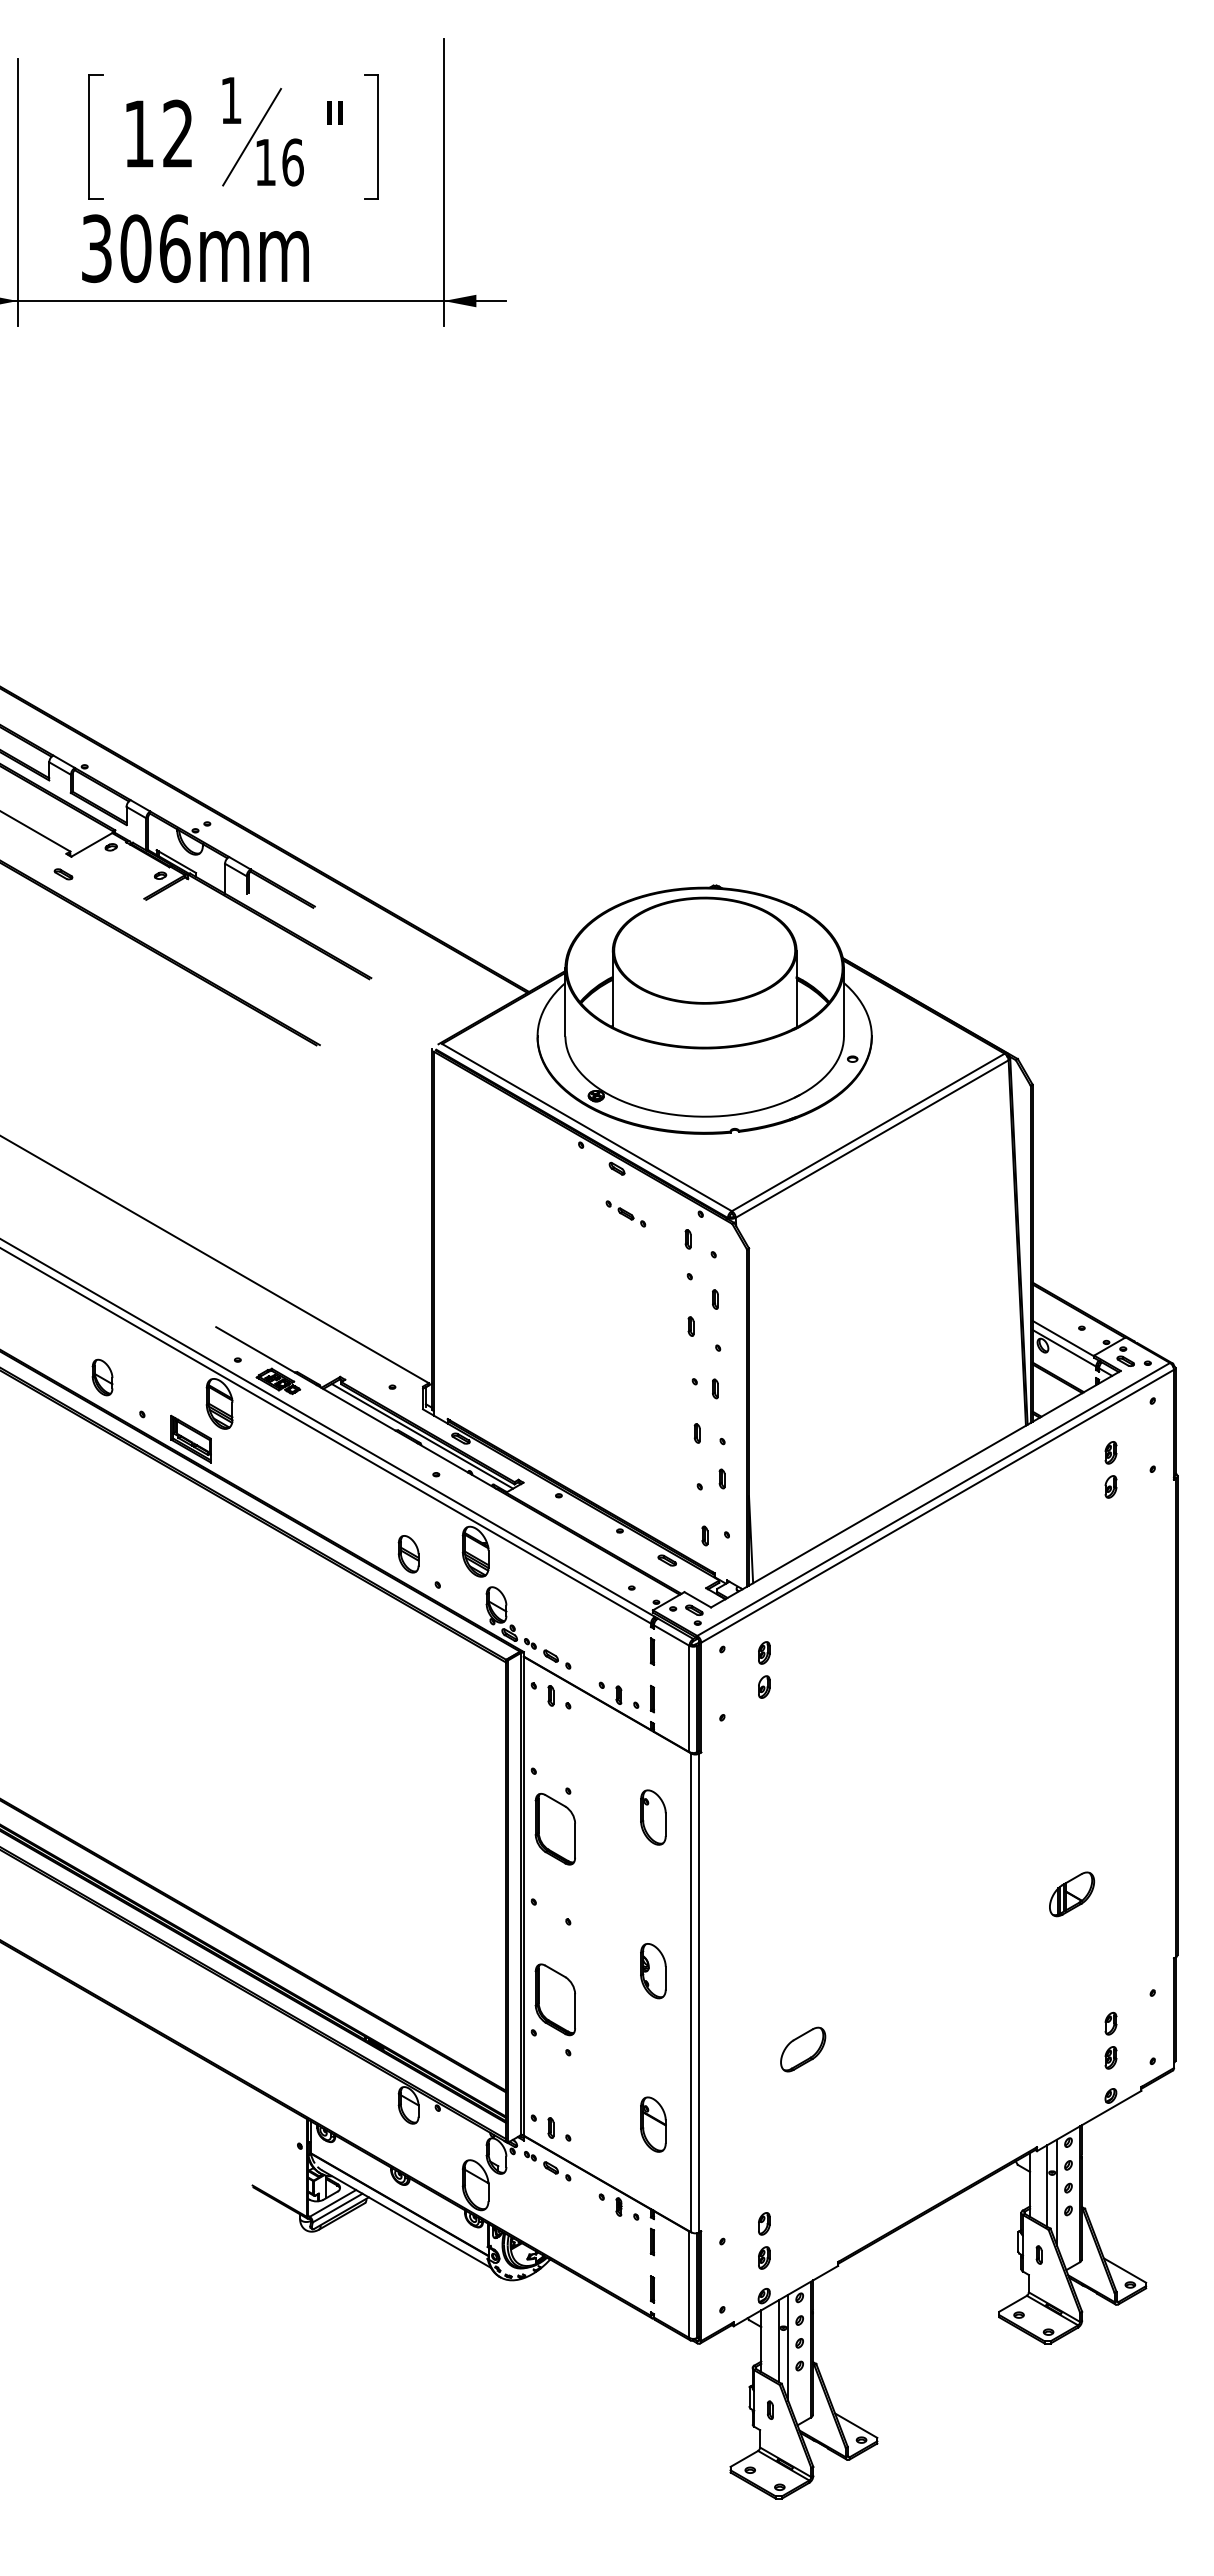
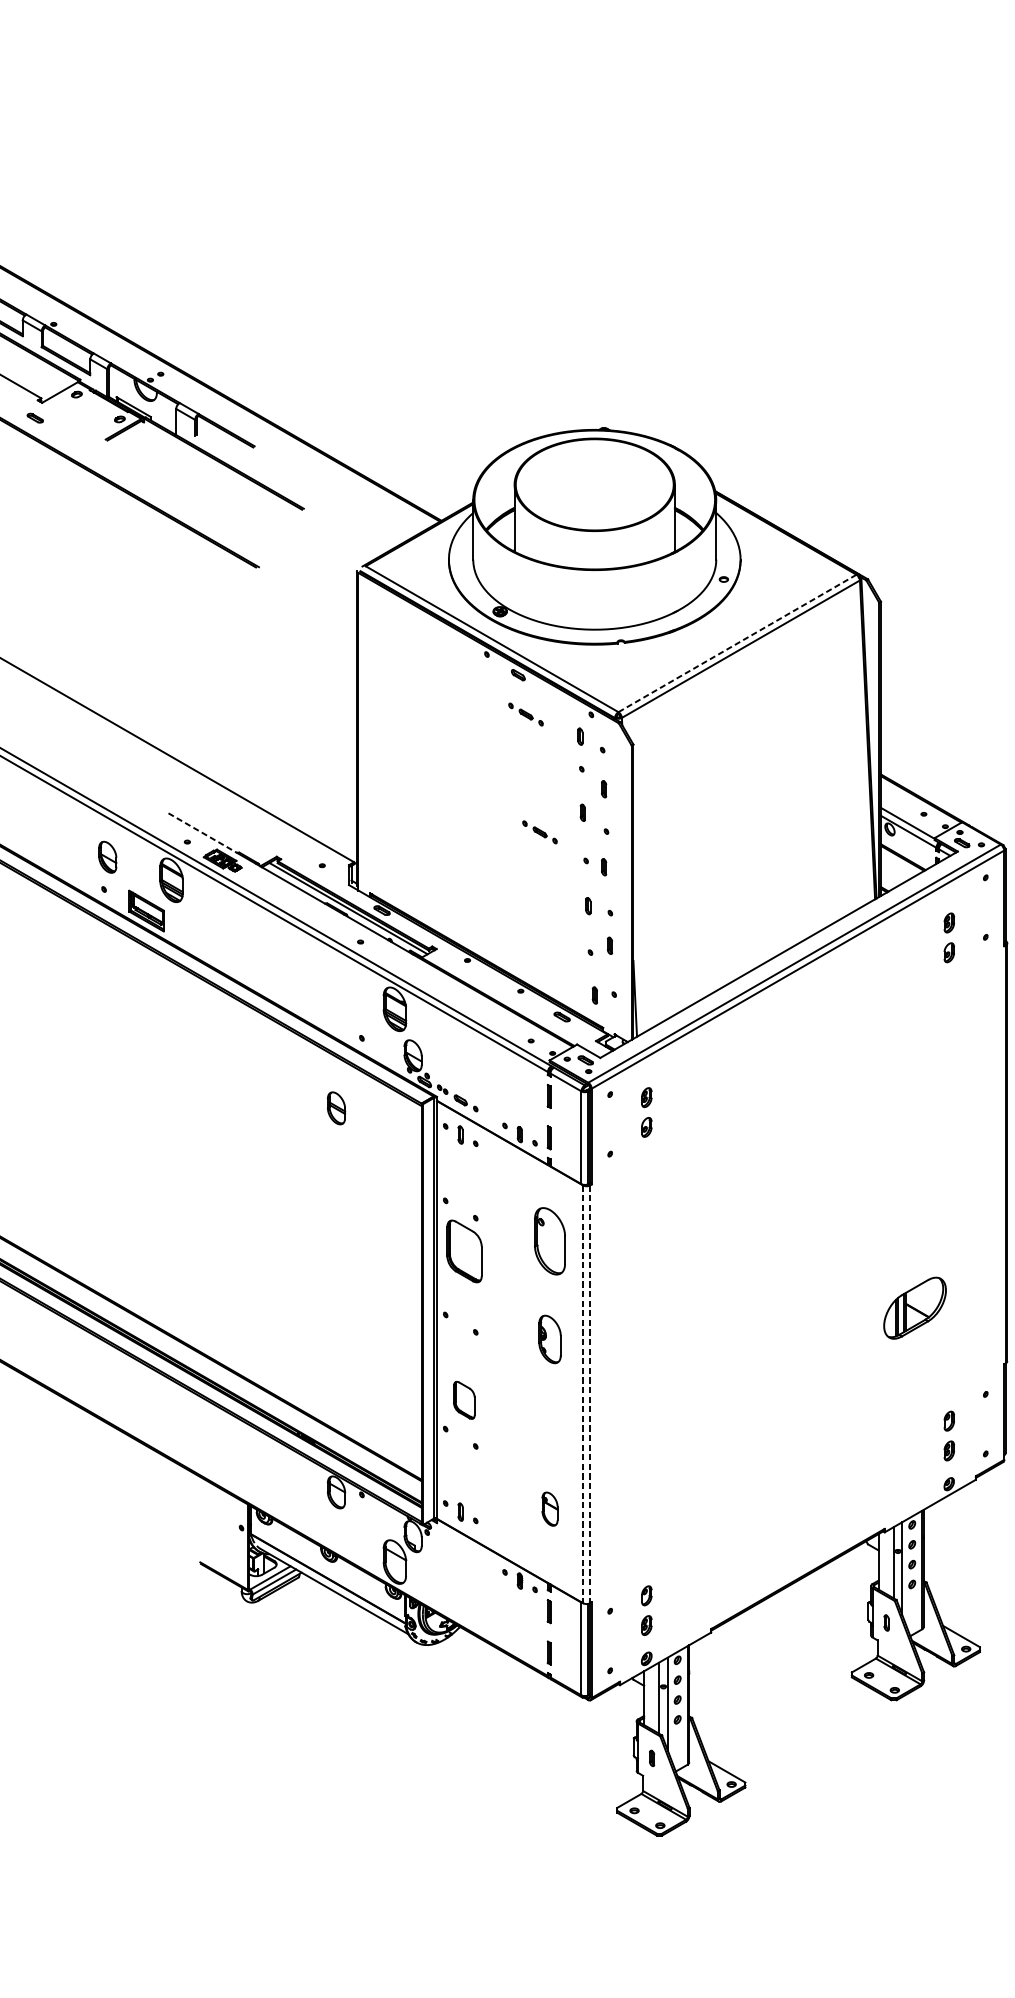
line: (868, 1132) -> (737, 643), solid -> dashed
part: (641, 1348) -> (539, 831), added
line: (256, 1350) -> (203, 833), solid -> dashed
part: (102, 1377) -> (107, 857), moved
part: (408, 1554) -> (336, 1108), moved
part: (653, 1817) -> (550, 1241), size x1.4
part: (1072, 1894) -> (915, 1308), size x1.6
part: (653, 1971) -> (550, 1339), moved
line: (691, 1993) -> (583, 1394), solid -> dashed
line: (699, 1993) -> (590, 1394), solid -> dashed
part: (554, 1999) -> (463, 1400), size x0.6
part: (803, 2049) -> (680, 1443), removed
part: (653, 2124) -> (550, 1509), size x0.7
part: (547, 2166) -> (457, 1545), removed

